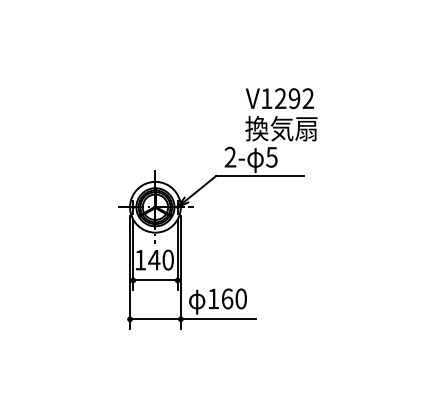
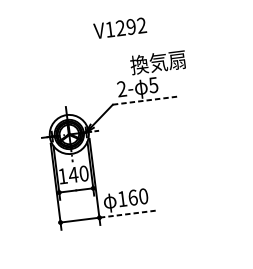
text: (280, 98) -> (120, 28), moved
line: (259, 175) -> (145, 100), solid -> dashed
line: (219, 319) -> (128, 214), solid -> dashed

